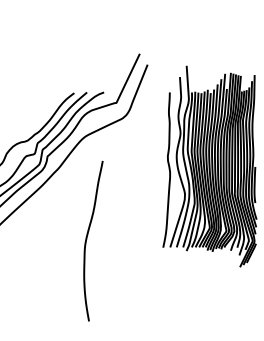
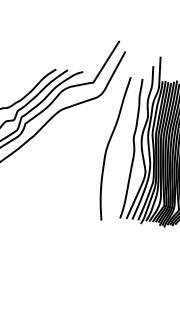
curve: (87, 239) -> (108, 146), moved

